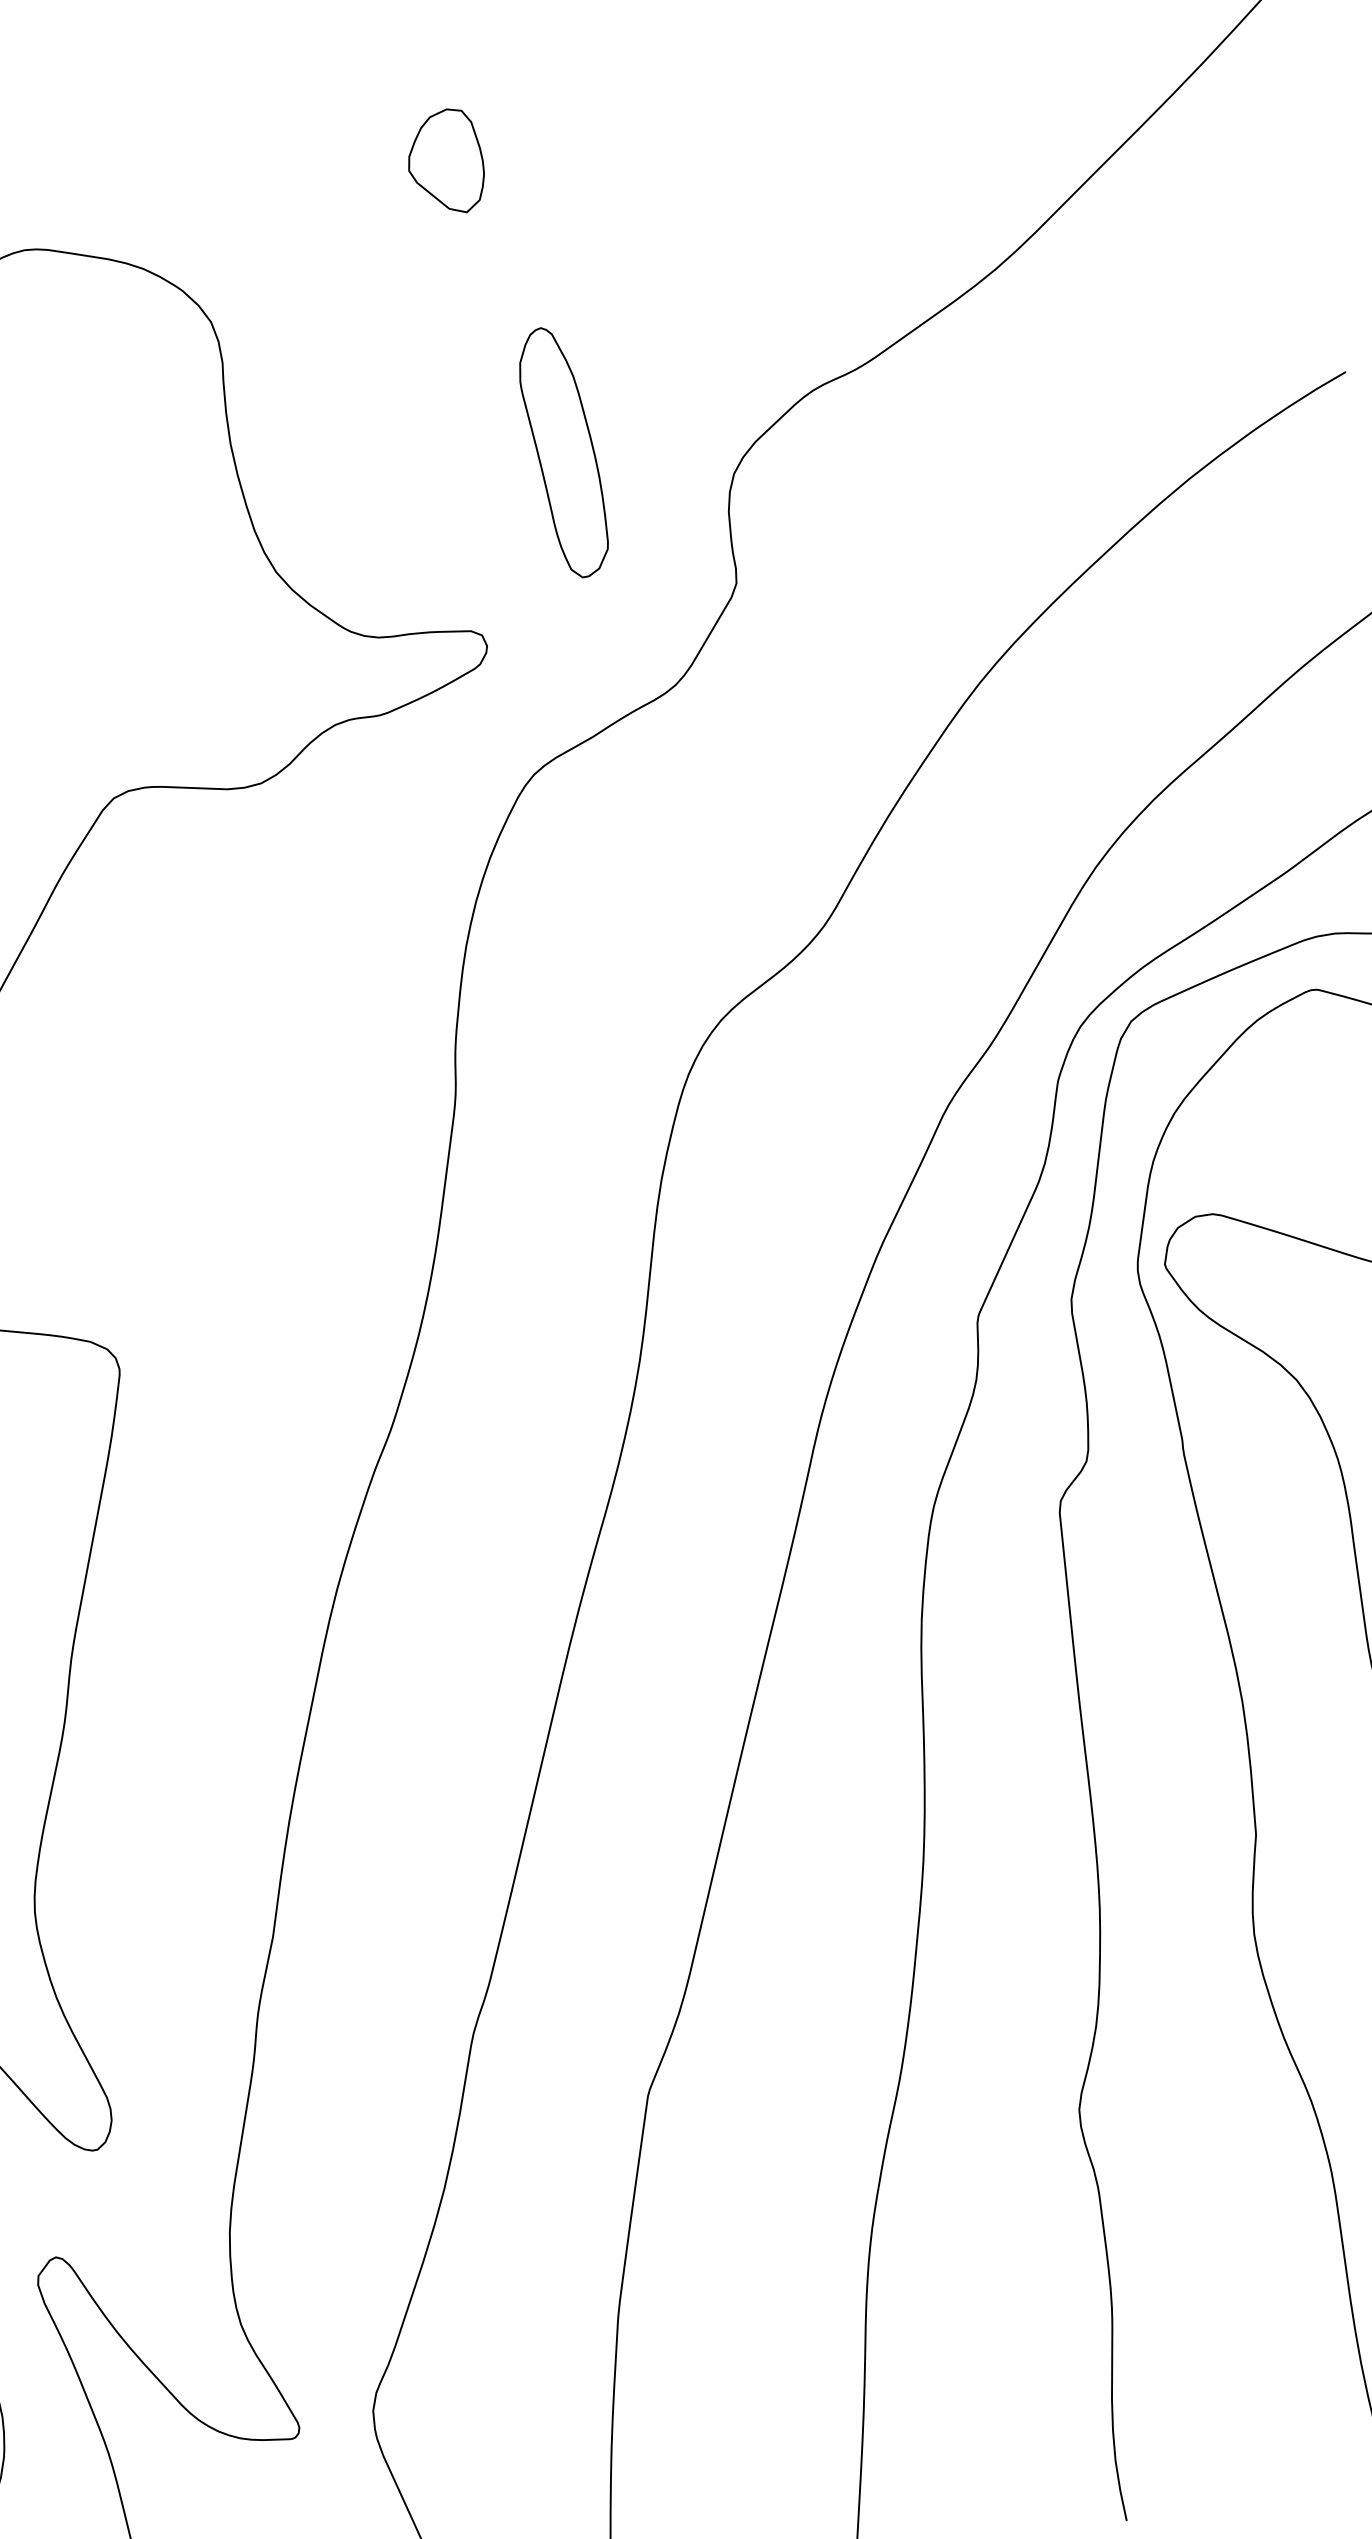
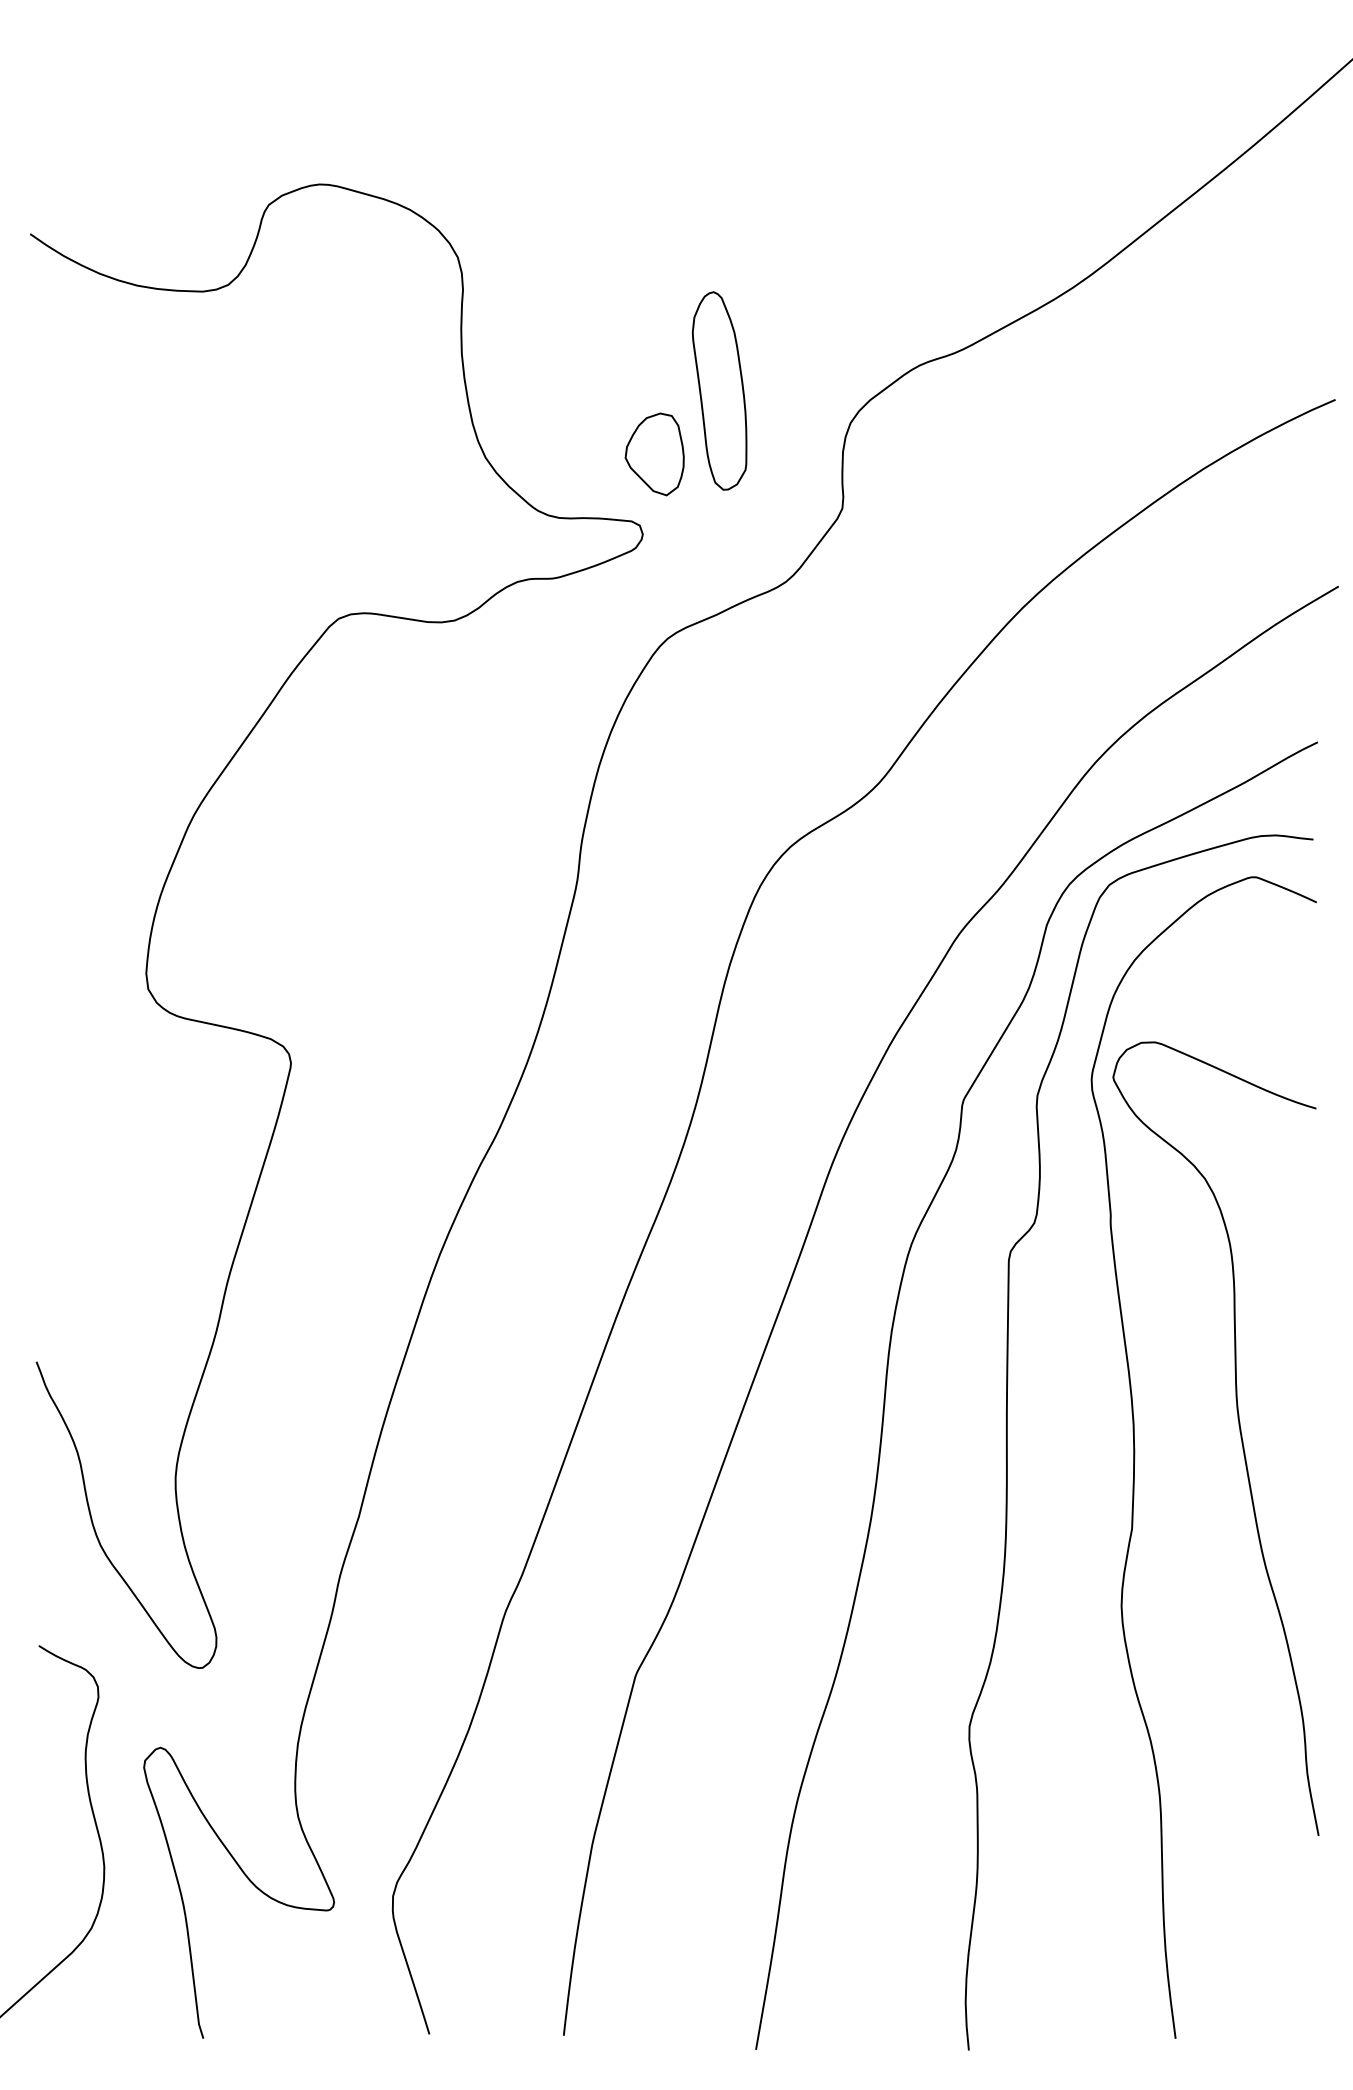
part: (445, 162) -> (654, 454), moved

